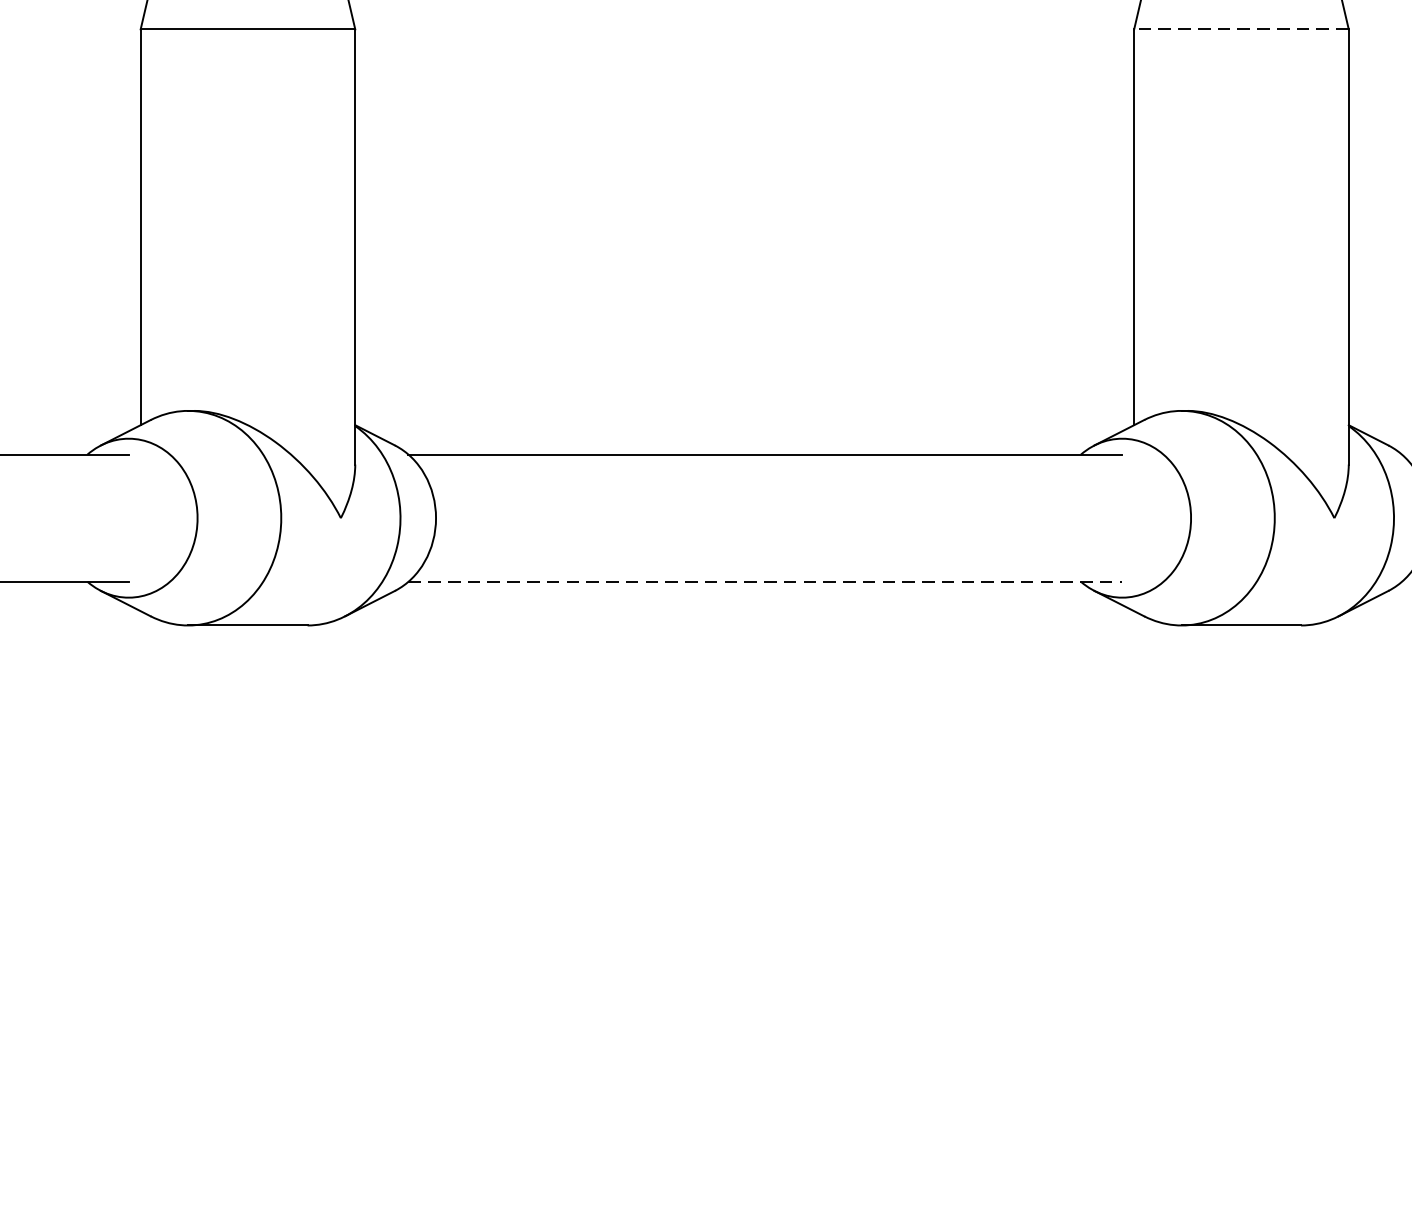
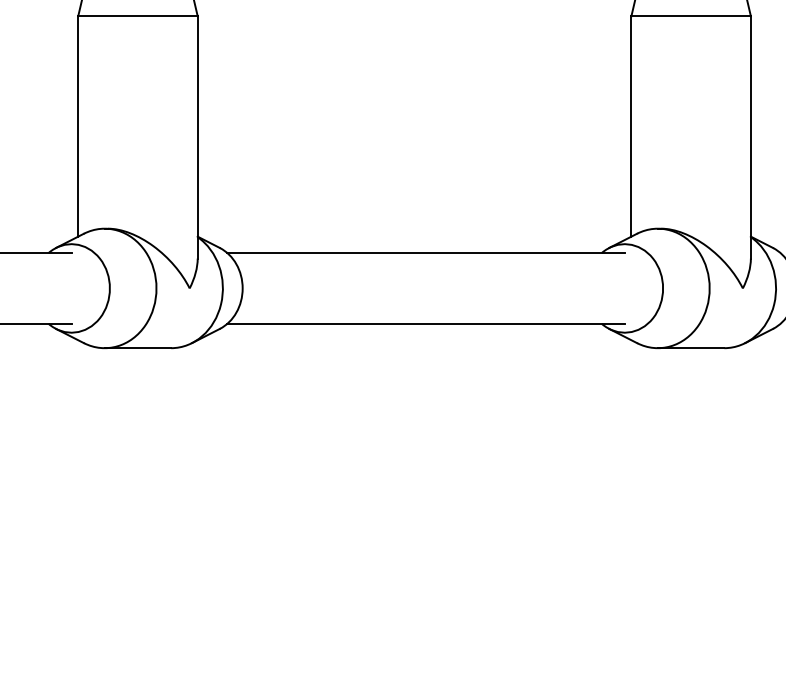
line: (1242, 29) -> (691, 16), dashed -> solid
line: (766, 581) -> (426, 323), dashed -> solid

